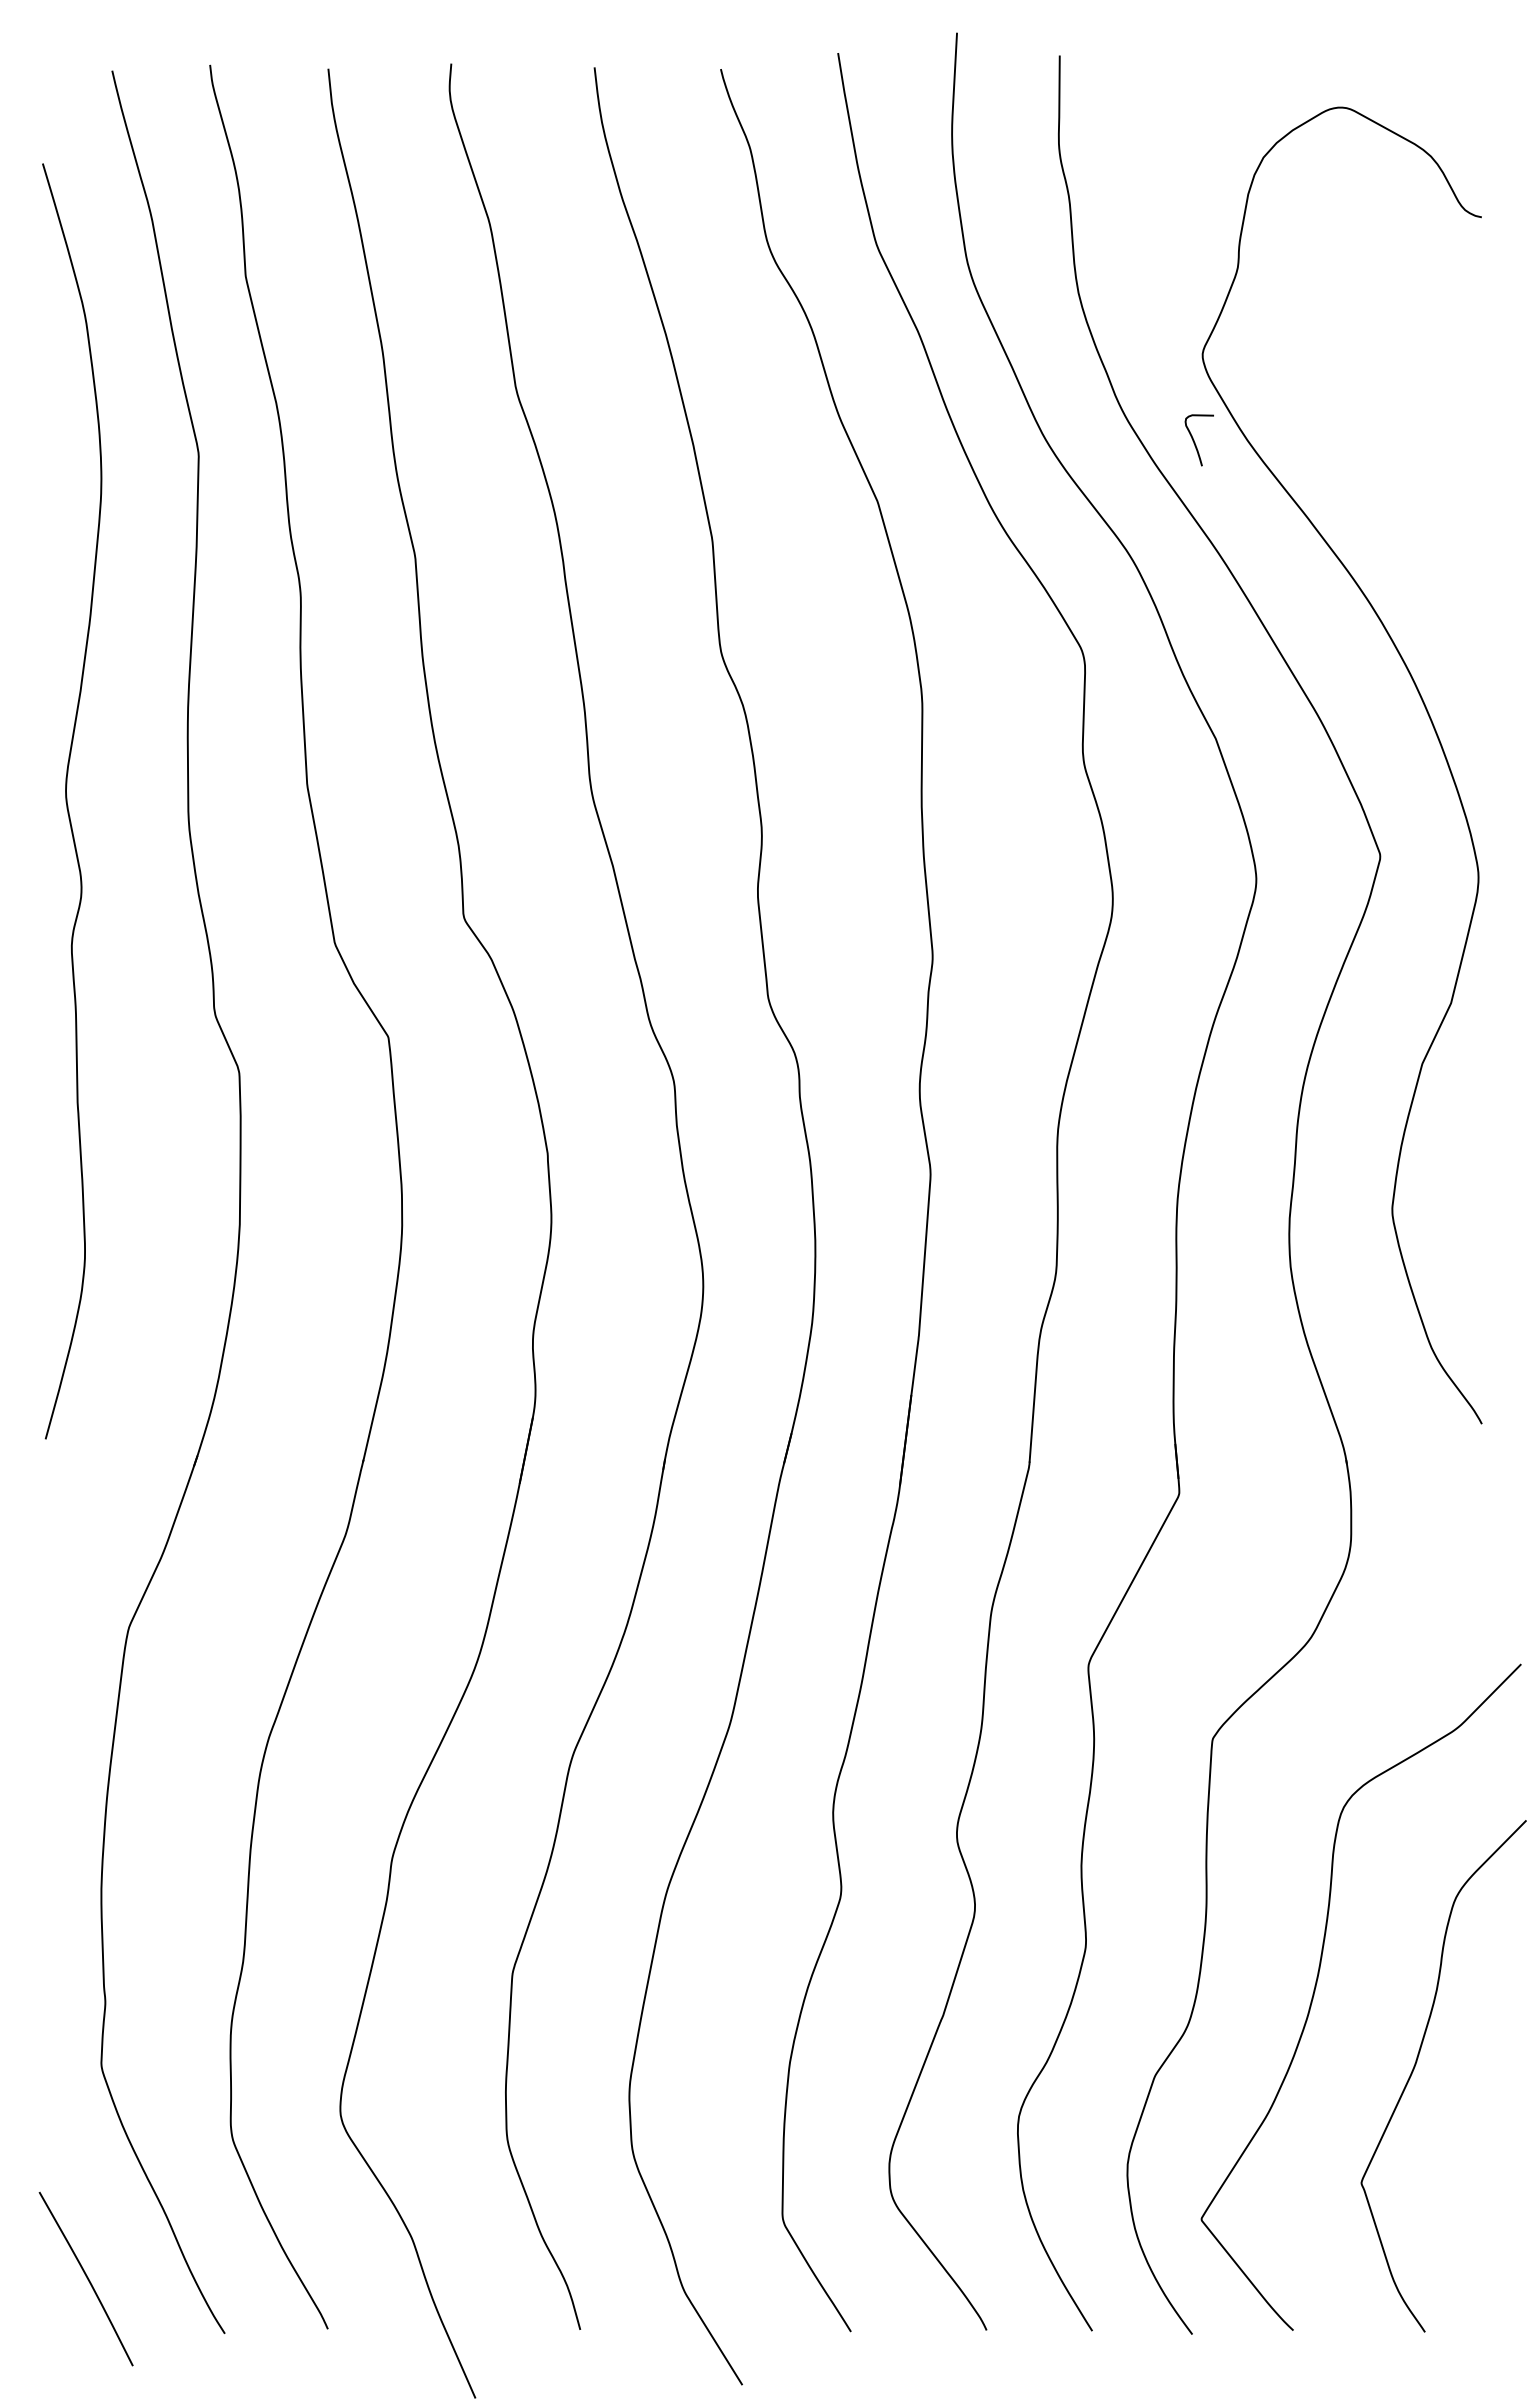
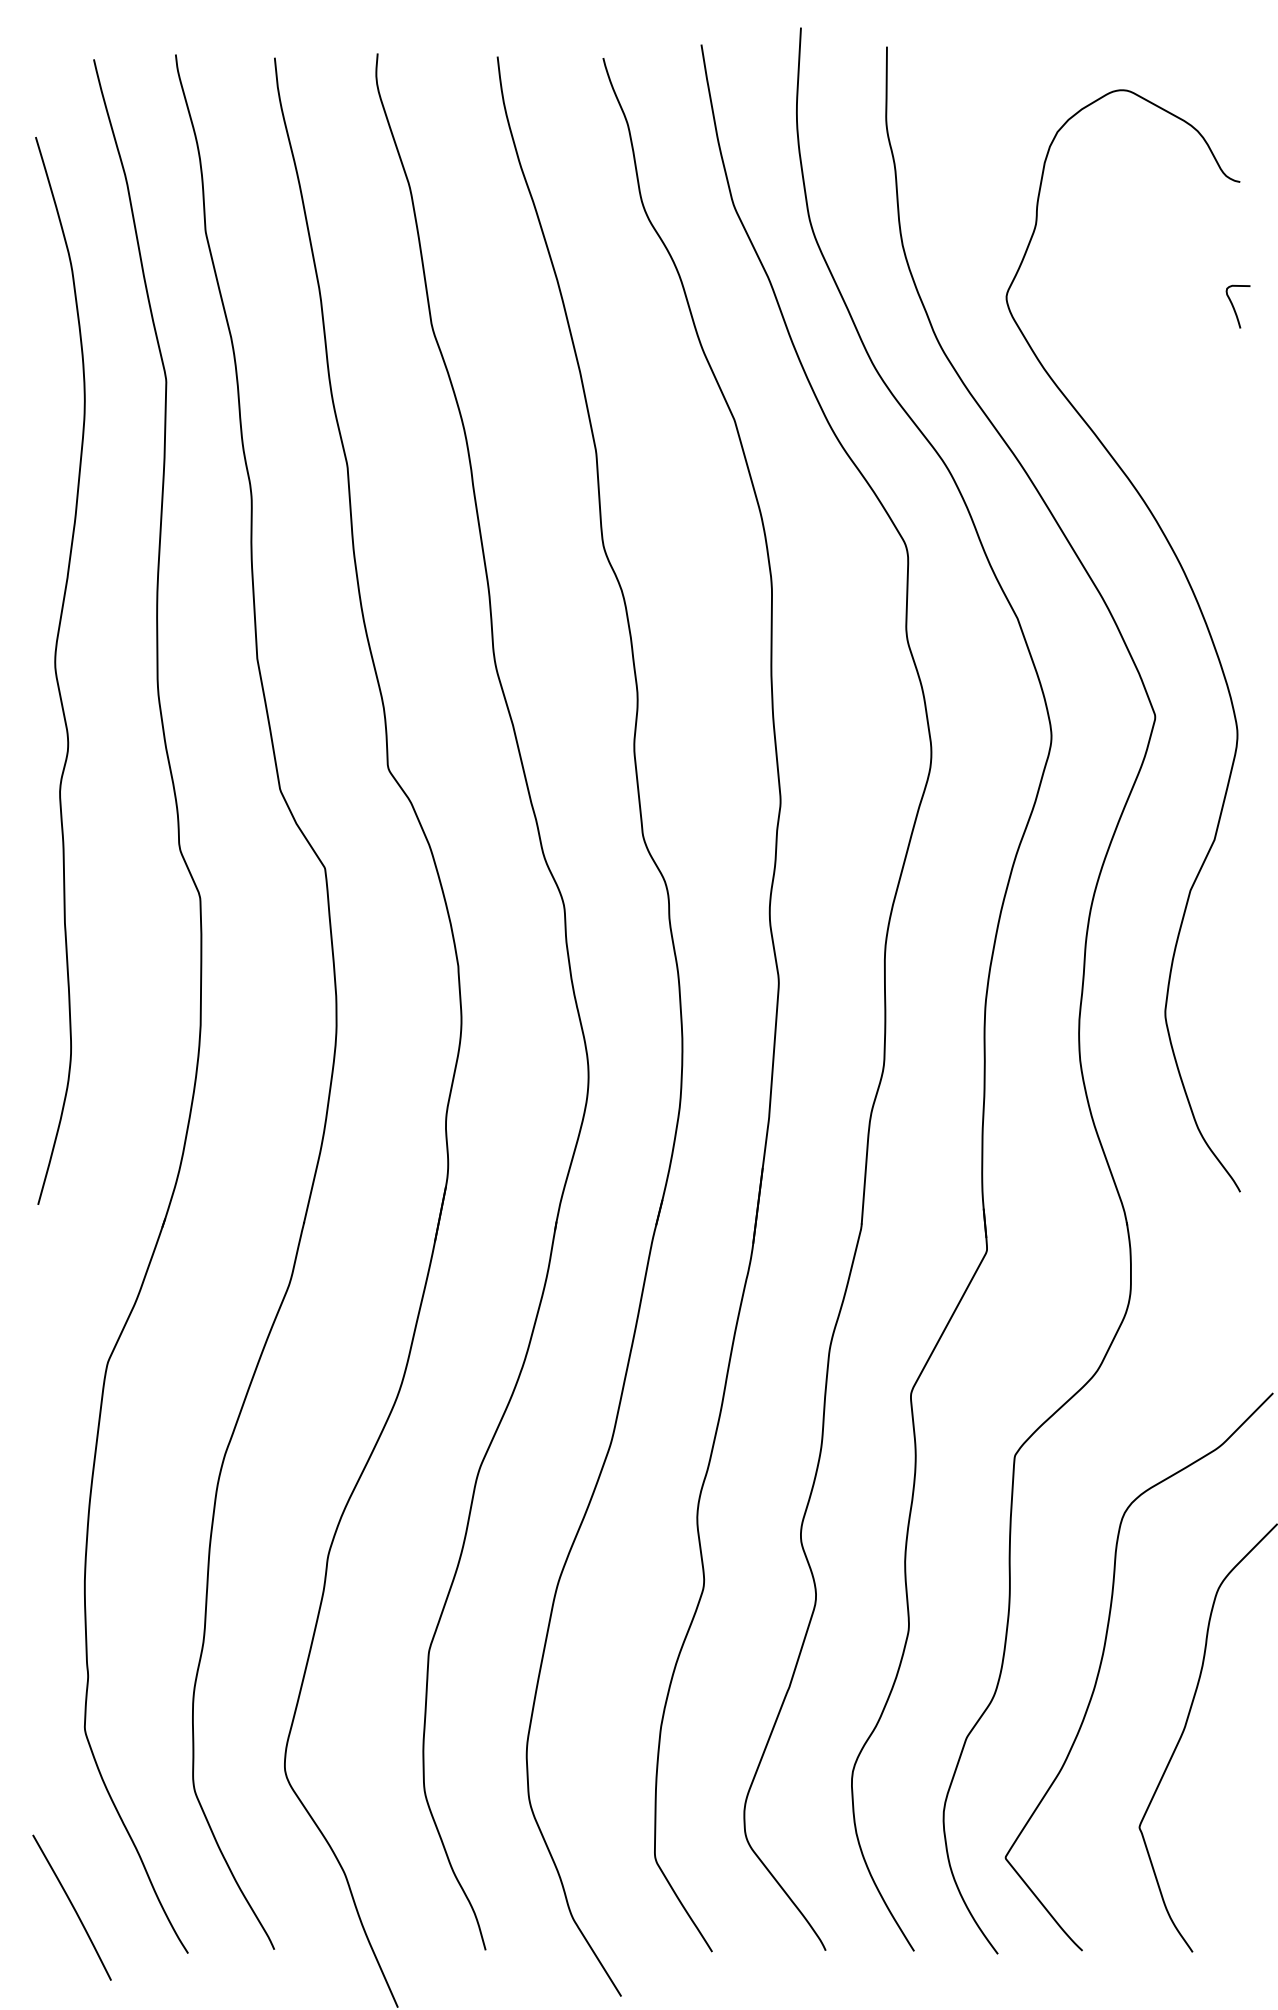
curve: (1195, 442) -> (1234, 308), moved

